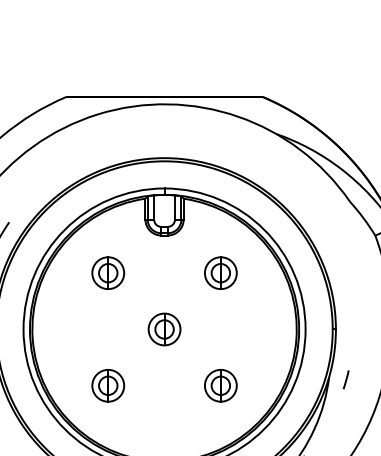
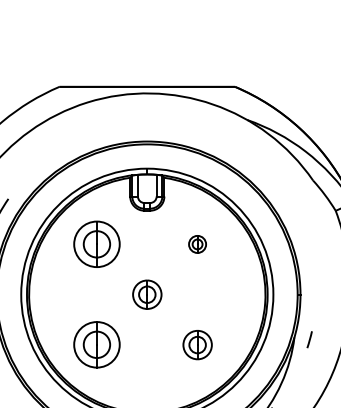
part: (107, 273) -> (96, 244), size x1.6
part: (220, 273) -> (197, 244), size x0.6
part: (107, 386) -> (96, 345), size x1.6

